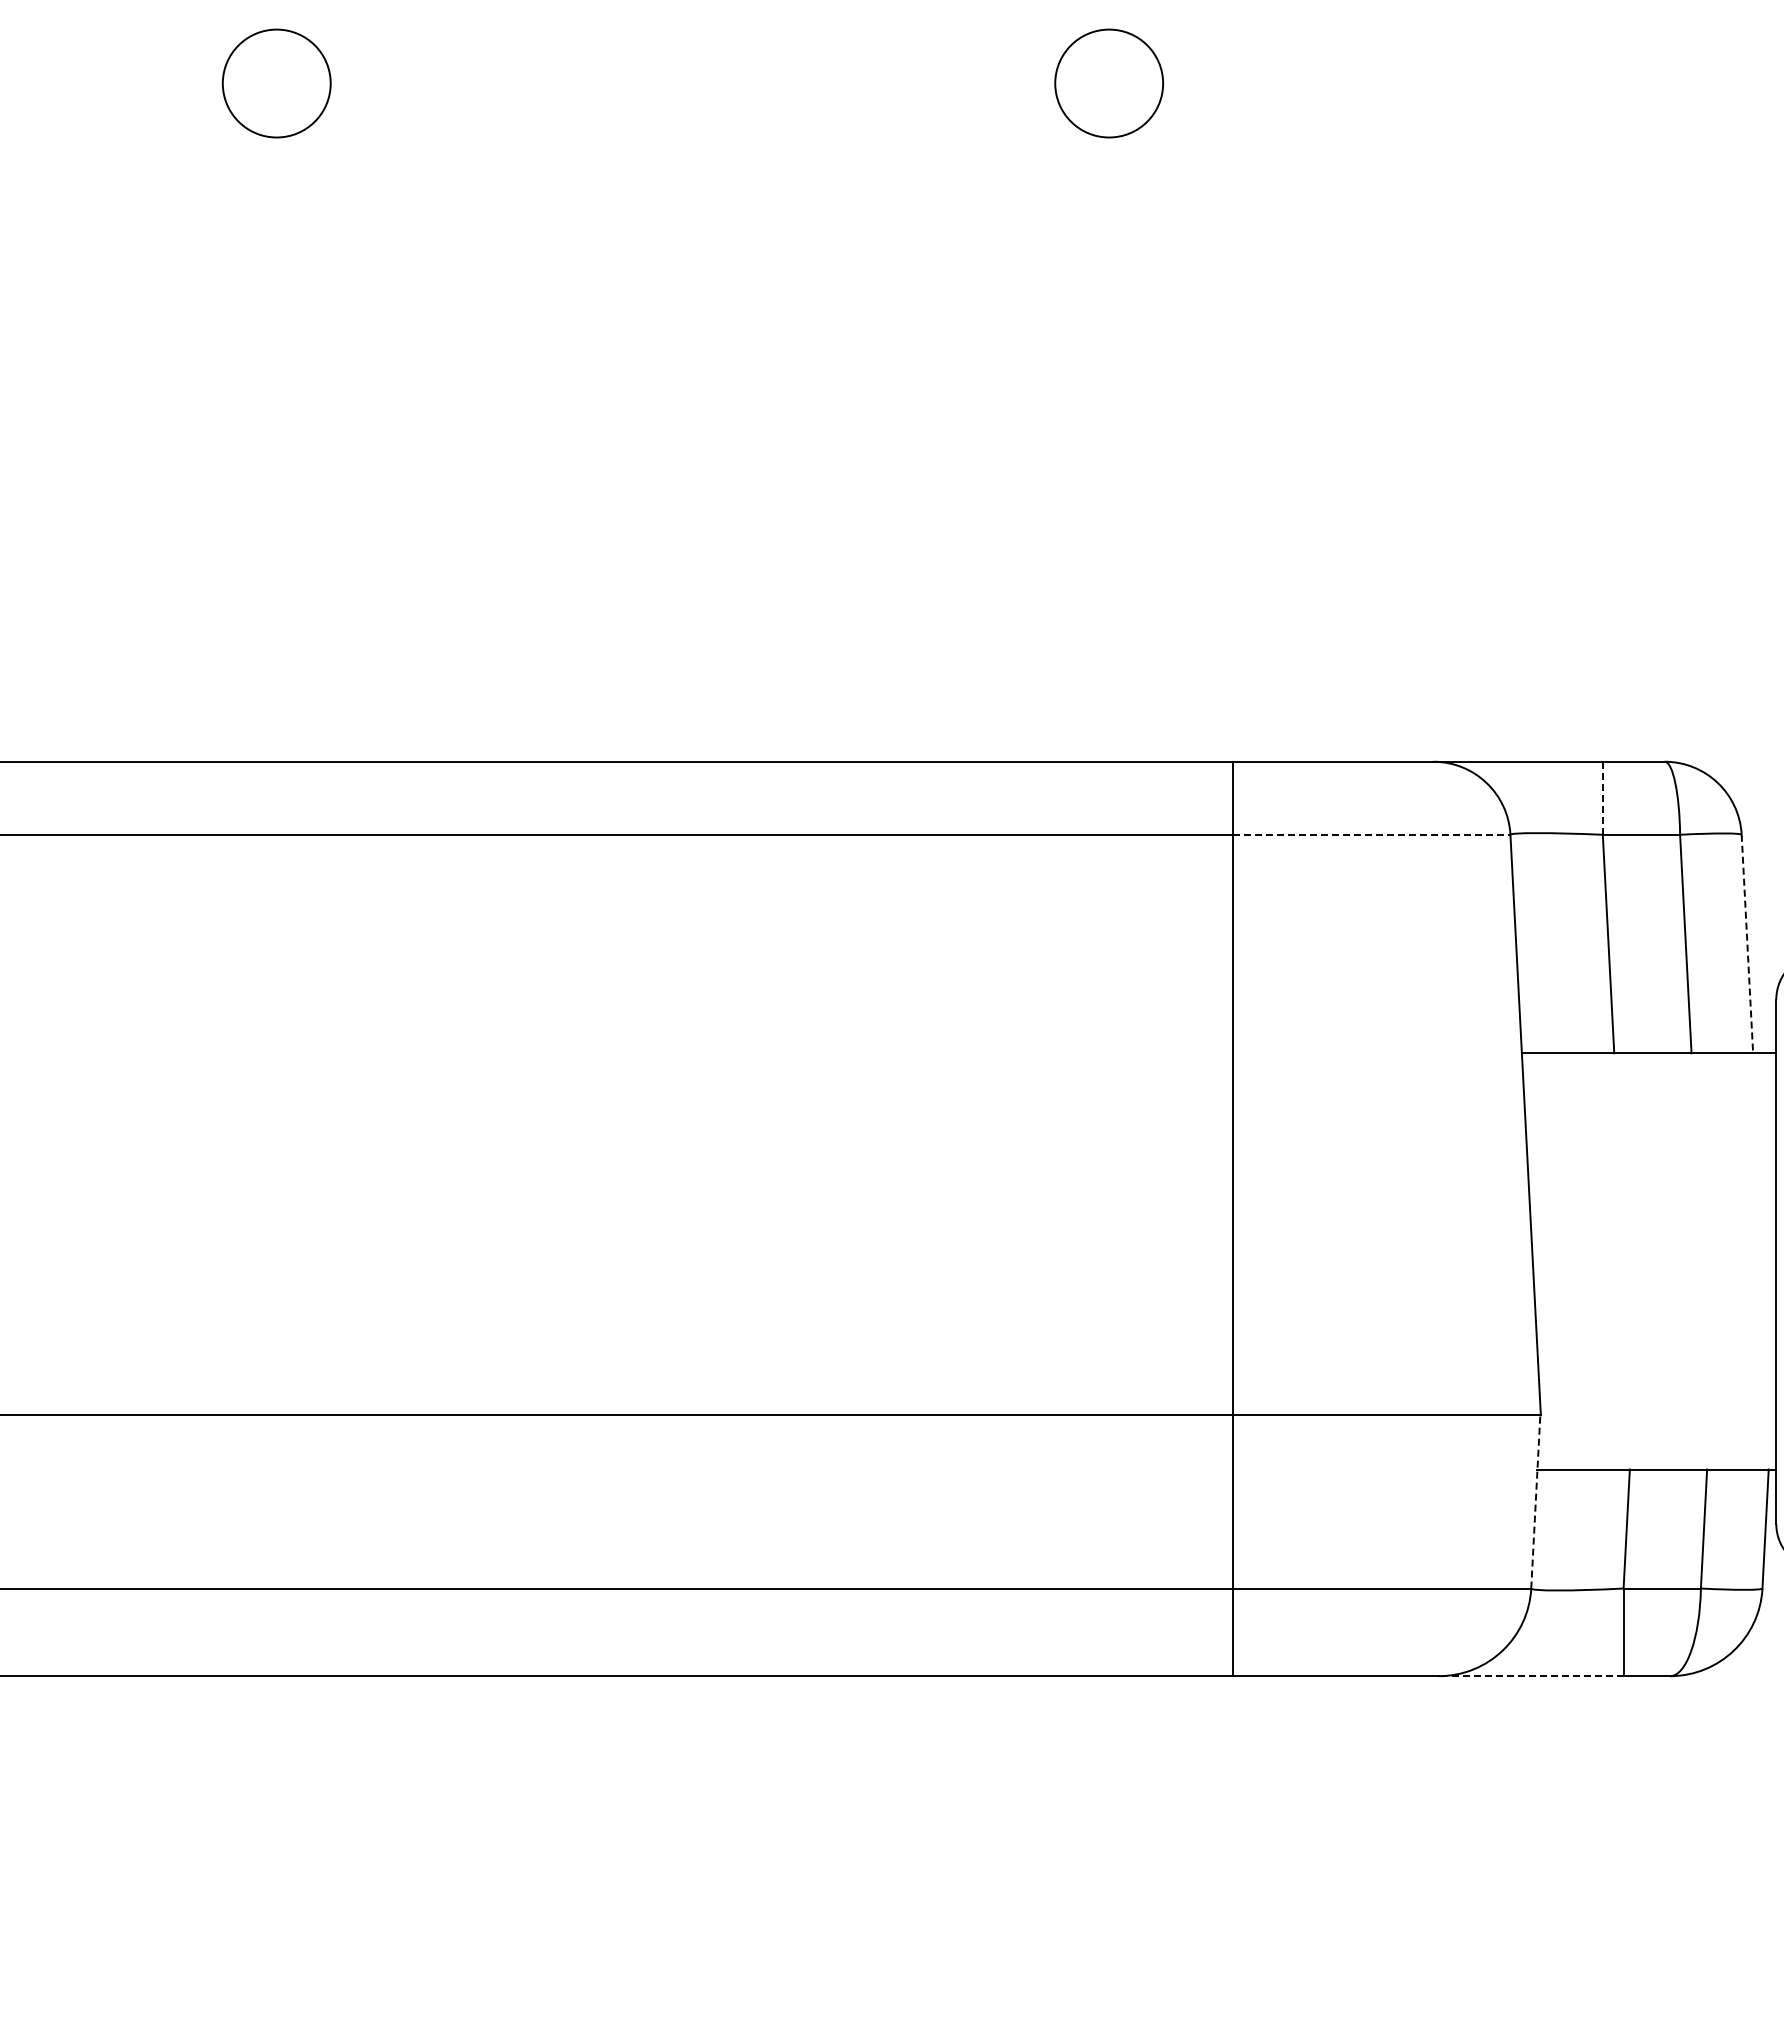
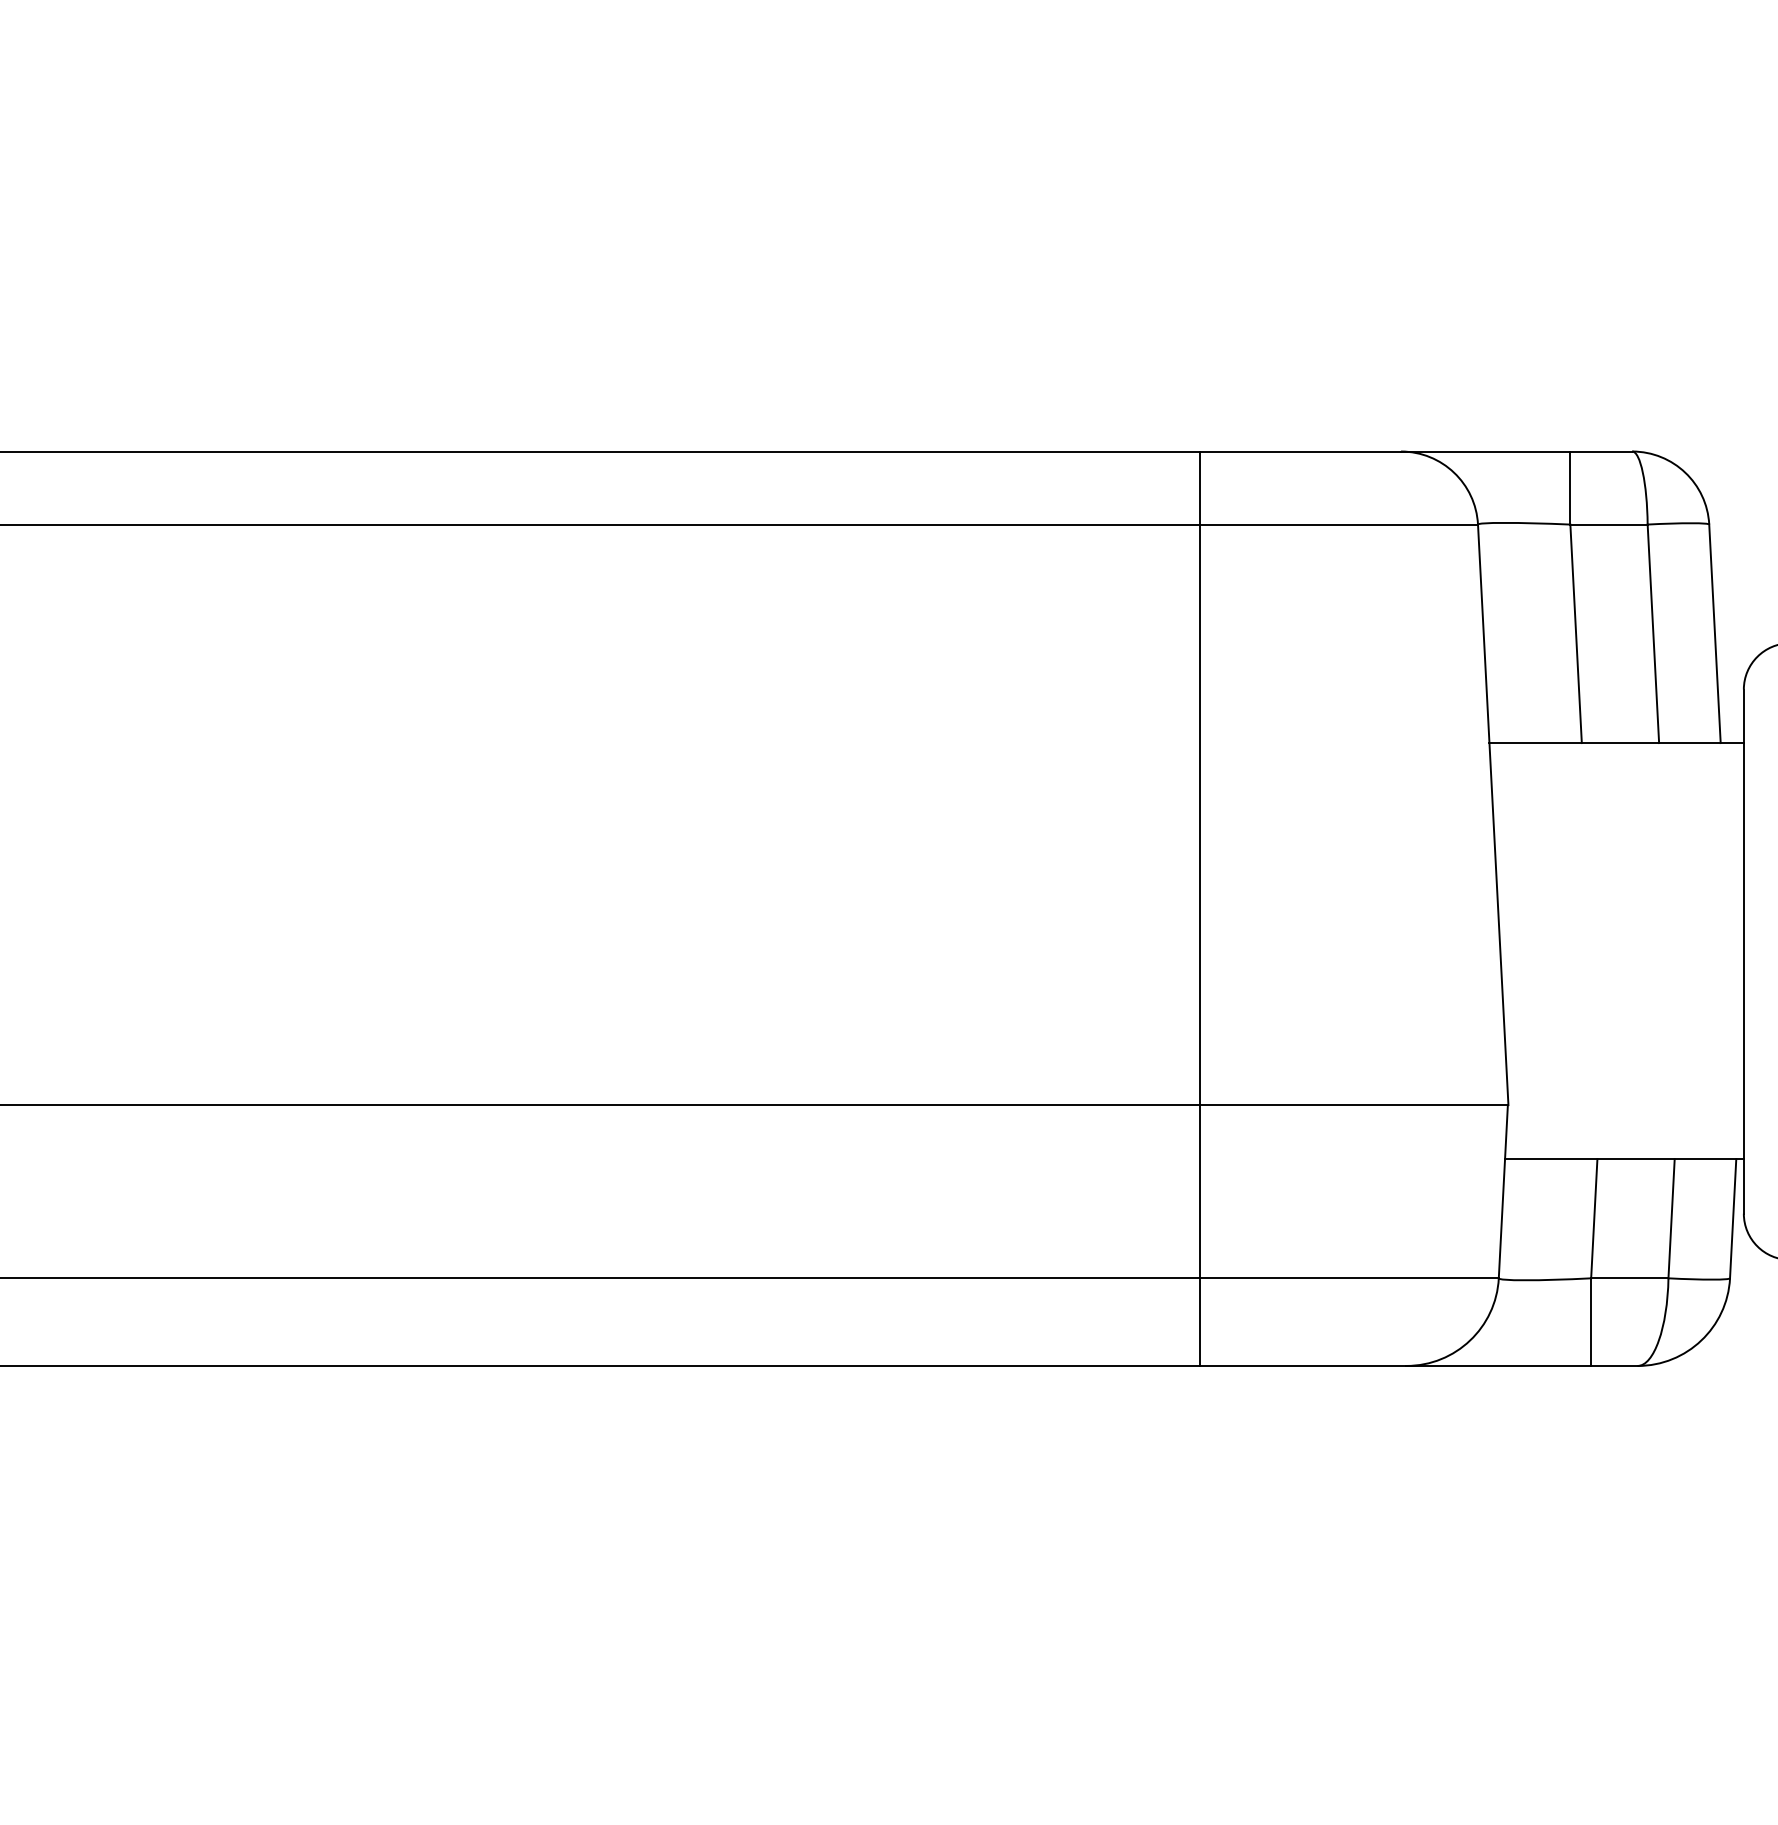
line: (1602, 798) -> (1570, 488), dashed -> solid
line: (1371, 834) -> (1339, 524), dashed -> solid
line: (1747, 944) -> (1715, 634), dashed -> solid
line: (1535, 1501) -> (1503, 1191), dashed -> solid
line: (1530, 1676) -> (1498, 1366), dashed -> solid

